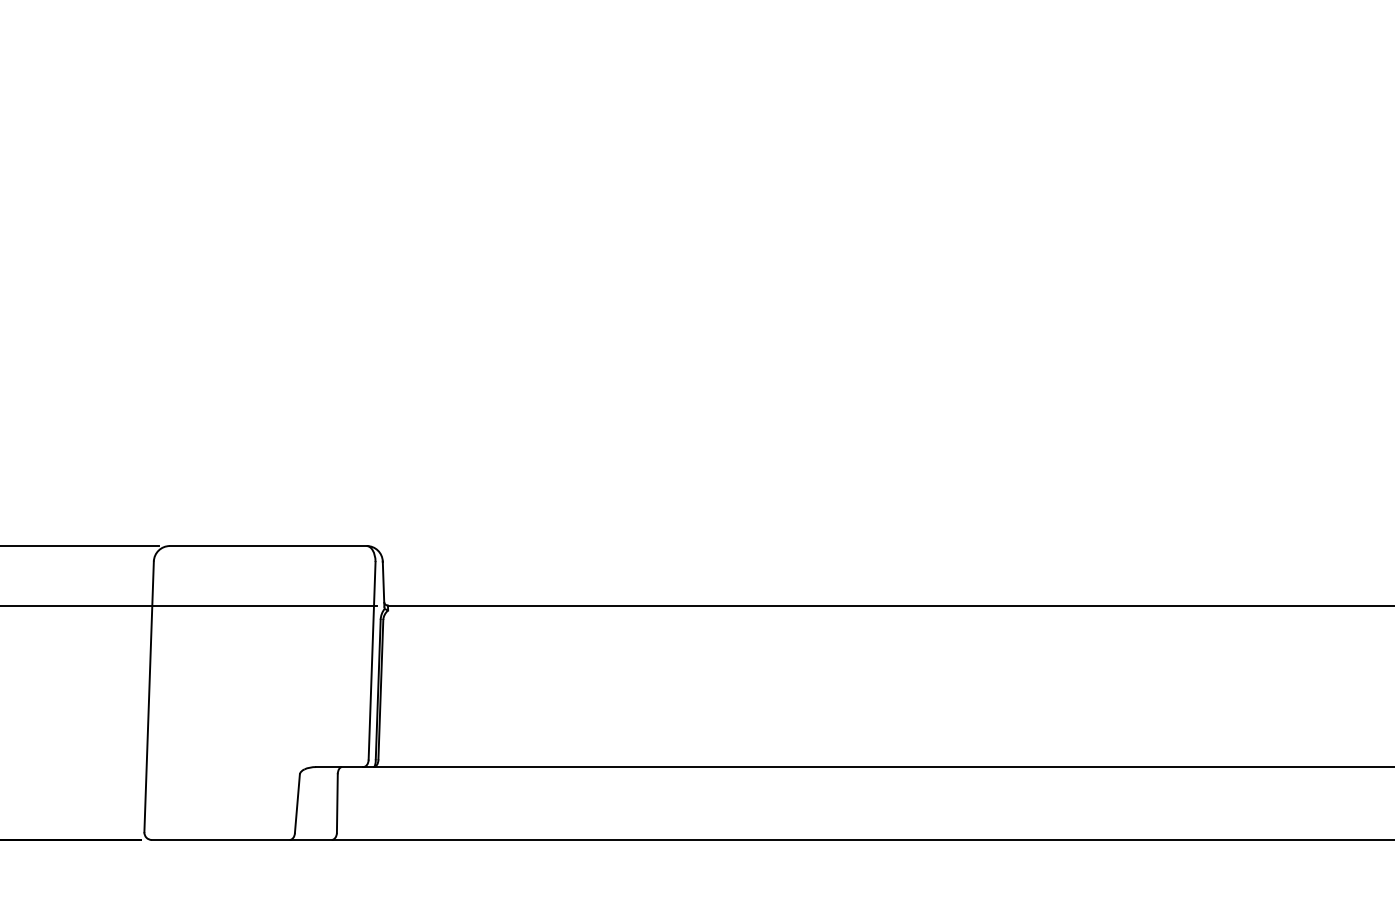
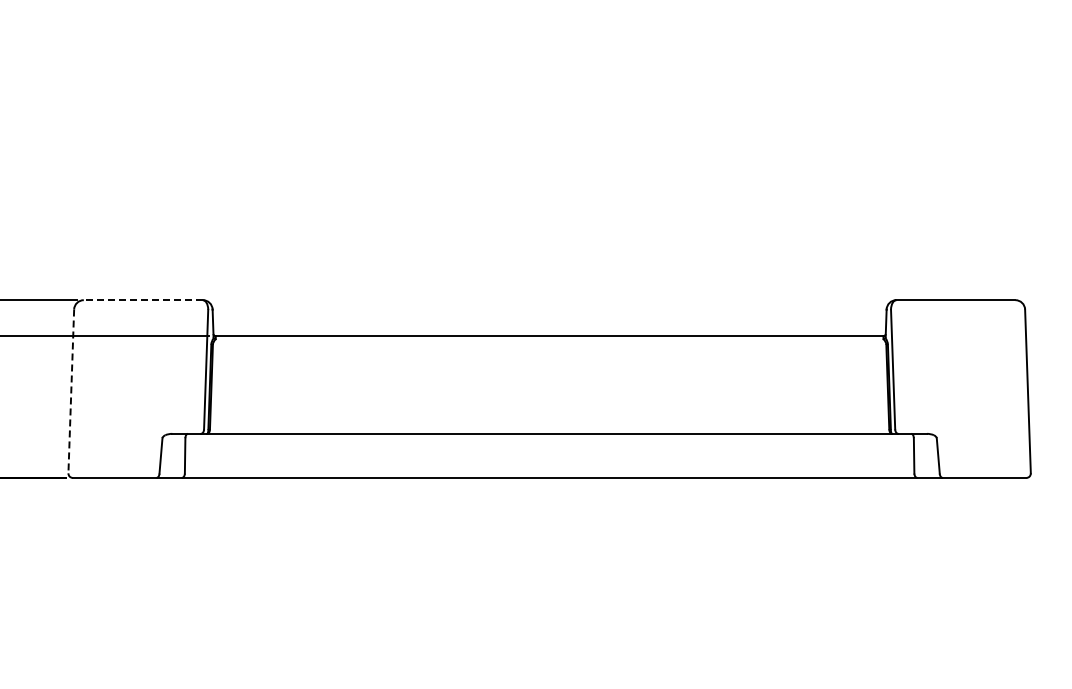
line: (268, 546) -> (143, 300), solid -> dashed
line: (149, 697) -> (71, 391), solid -> dashed

